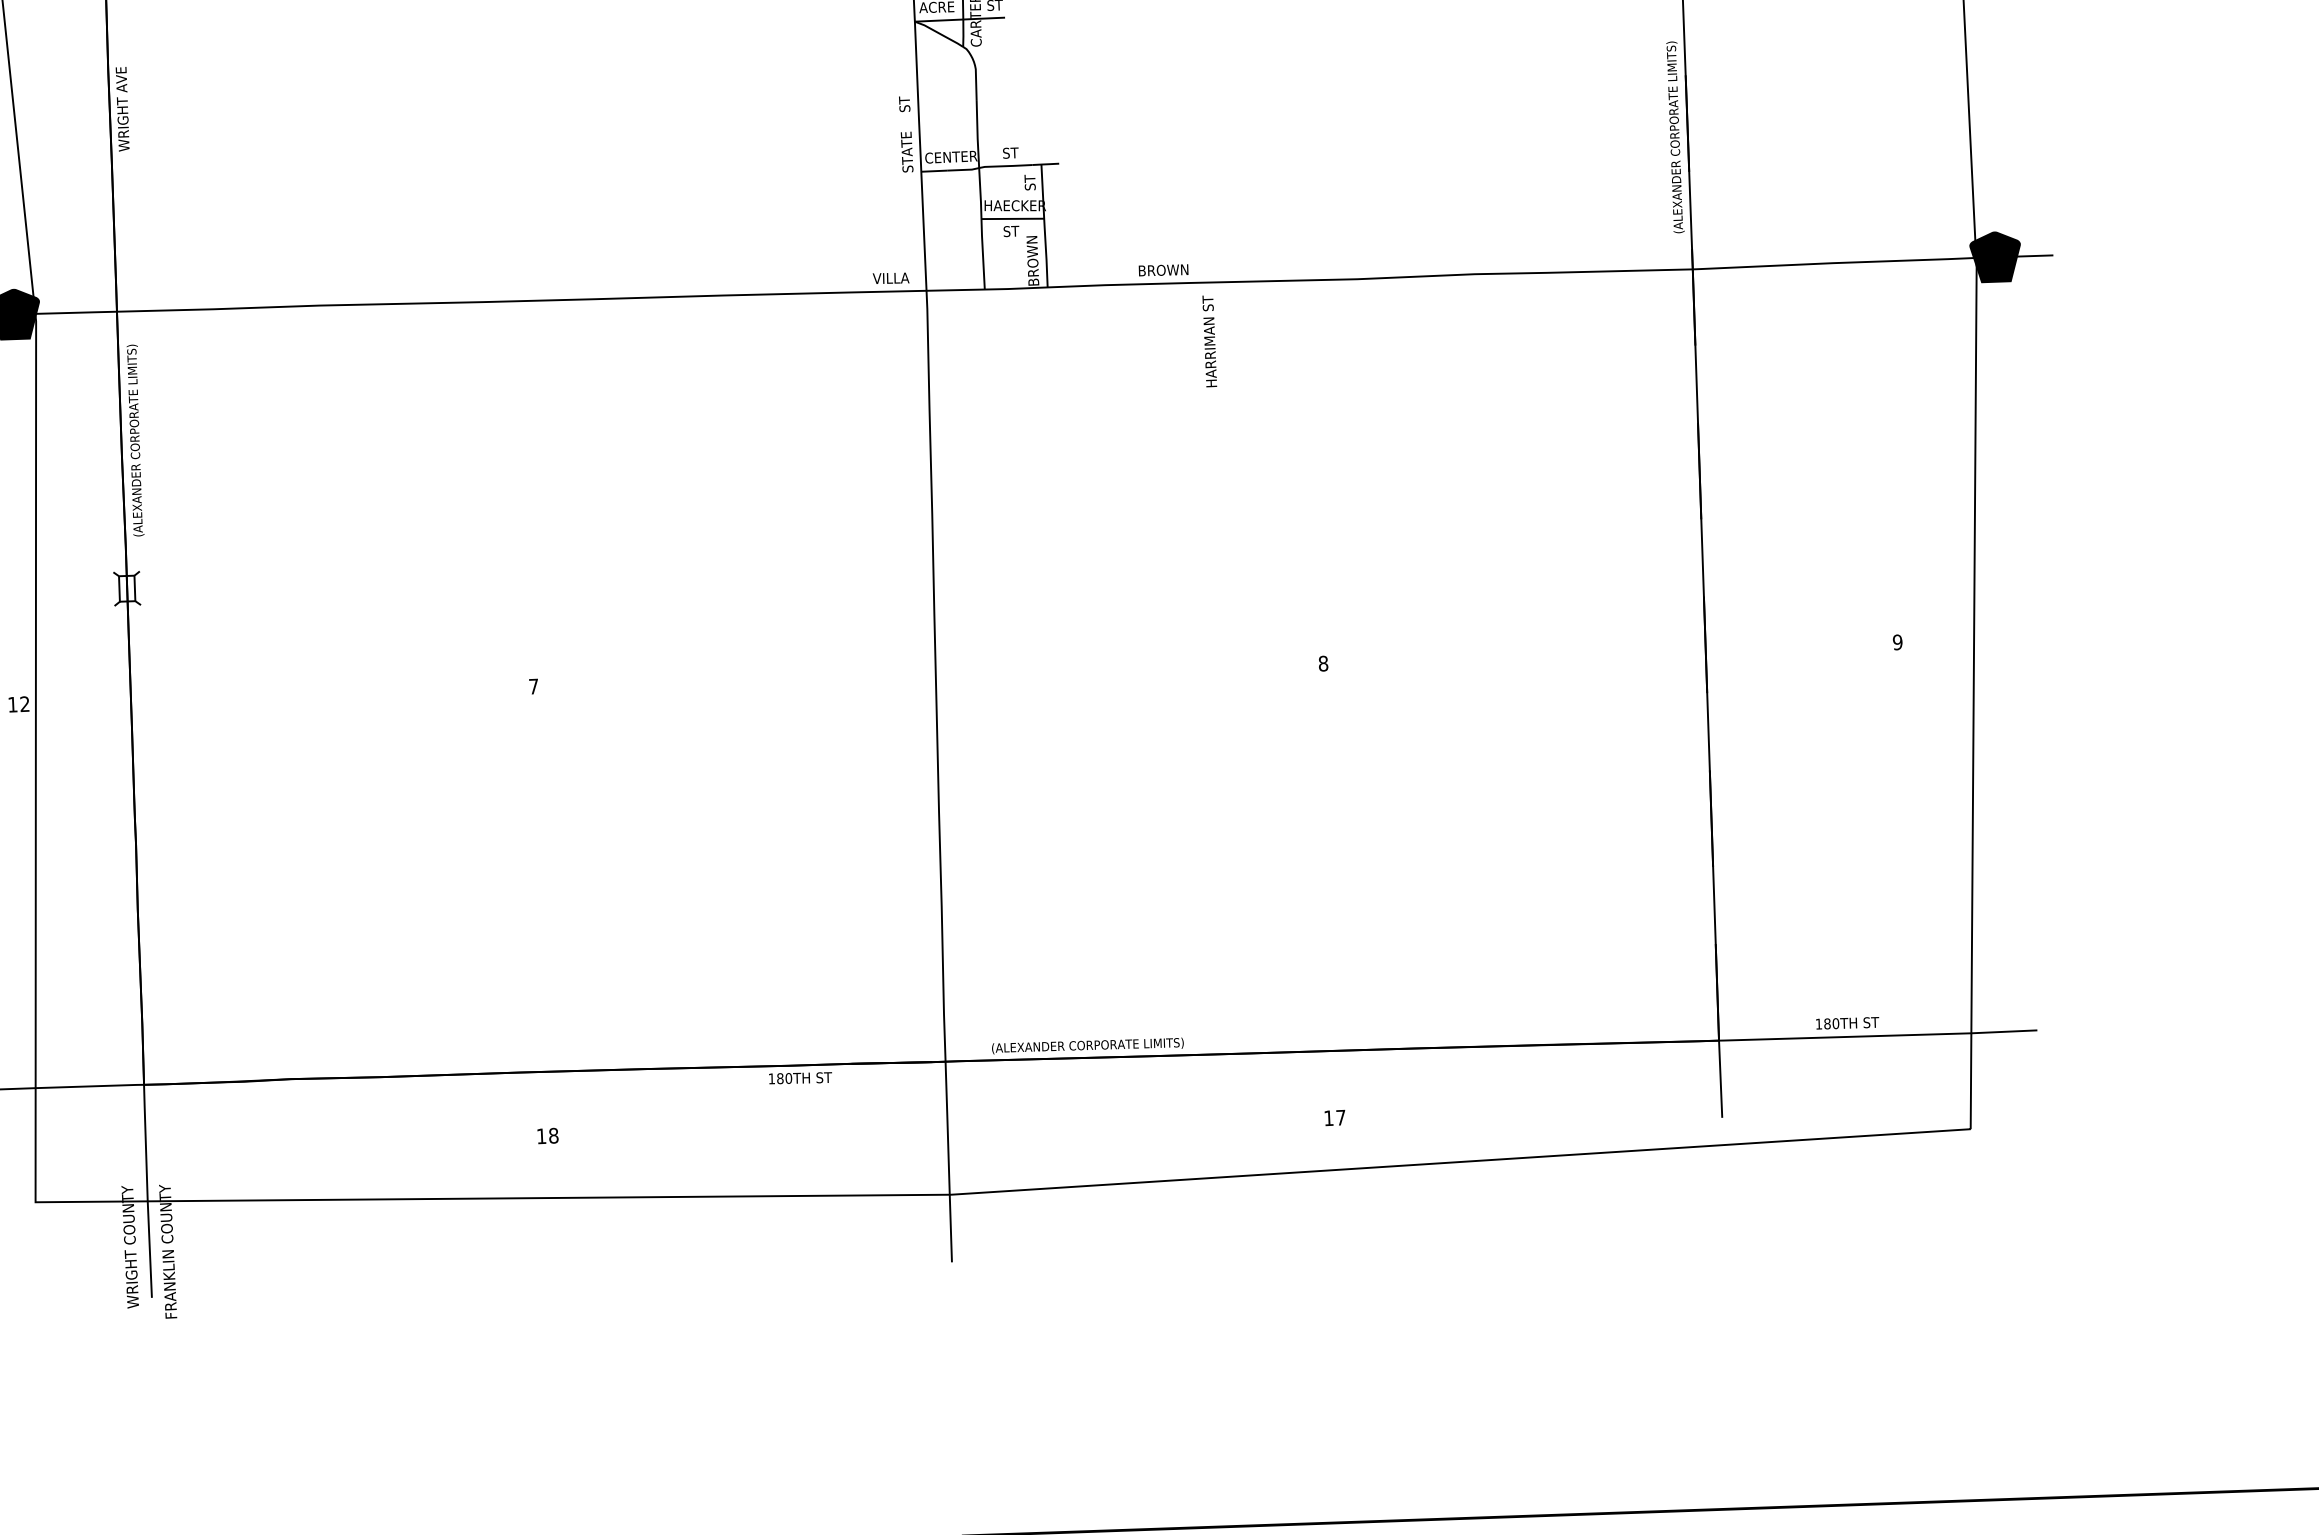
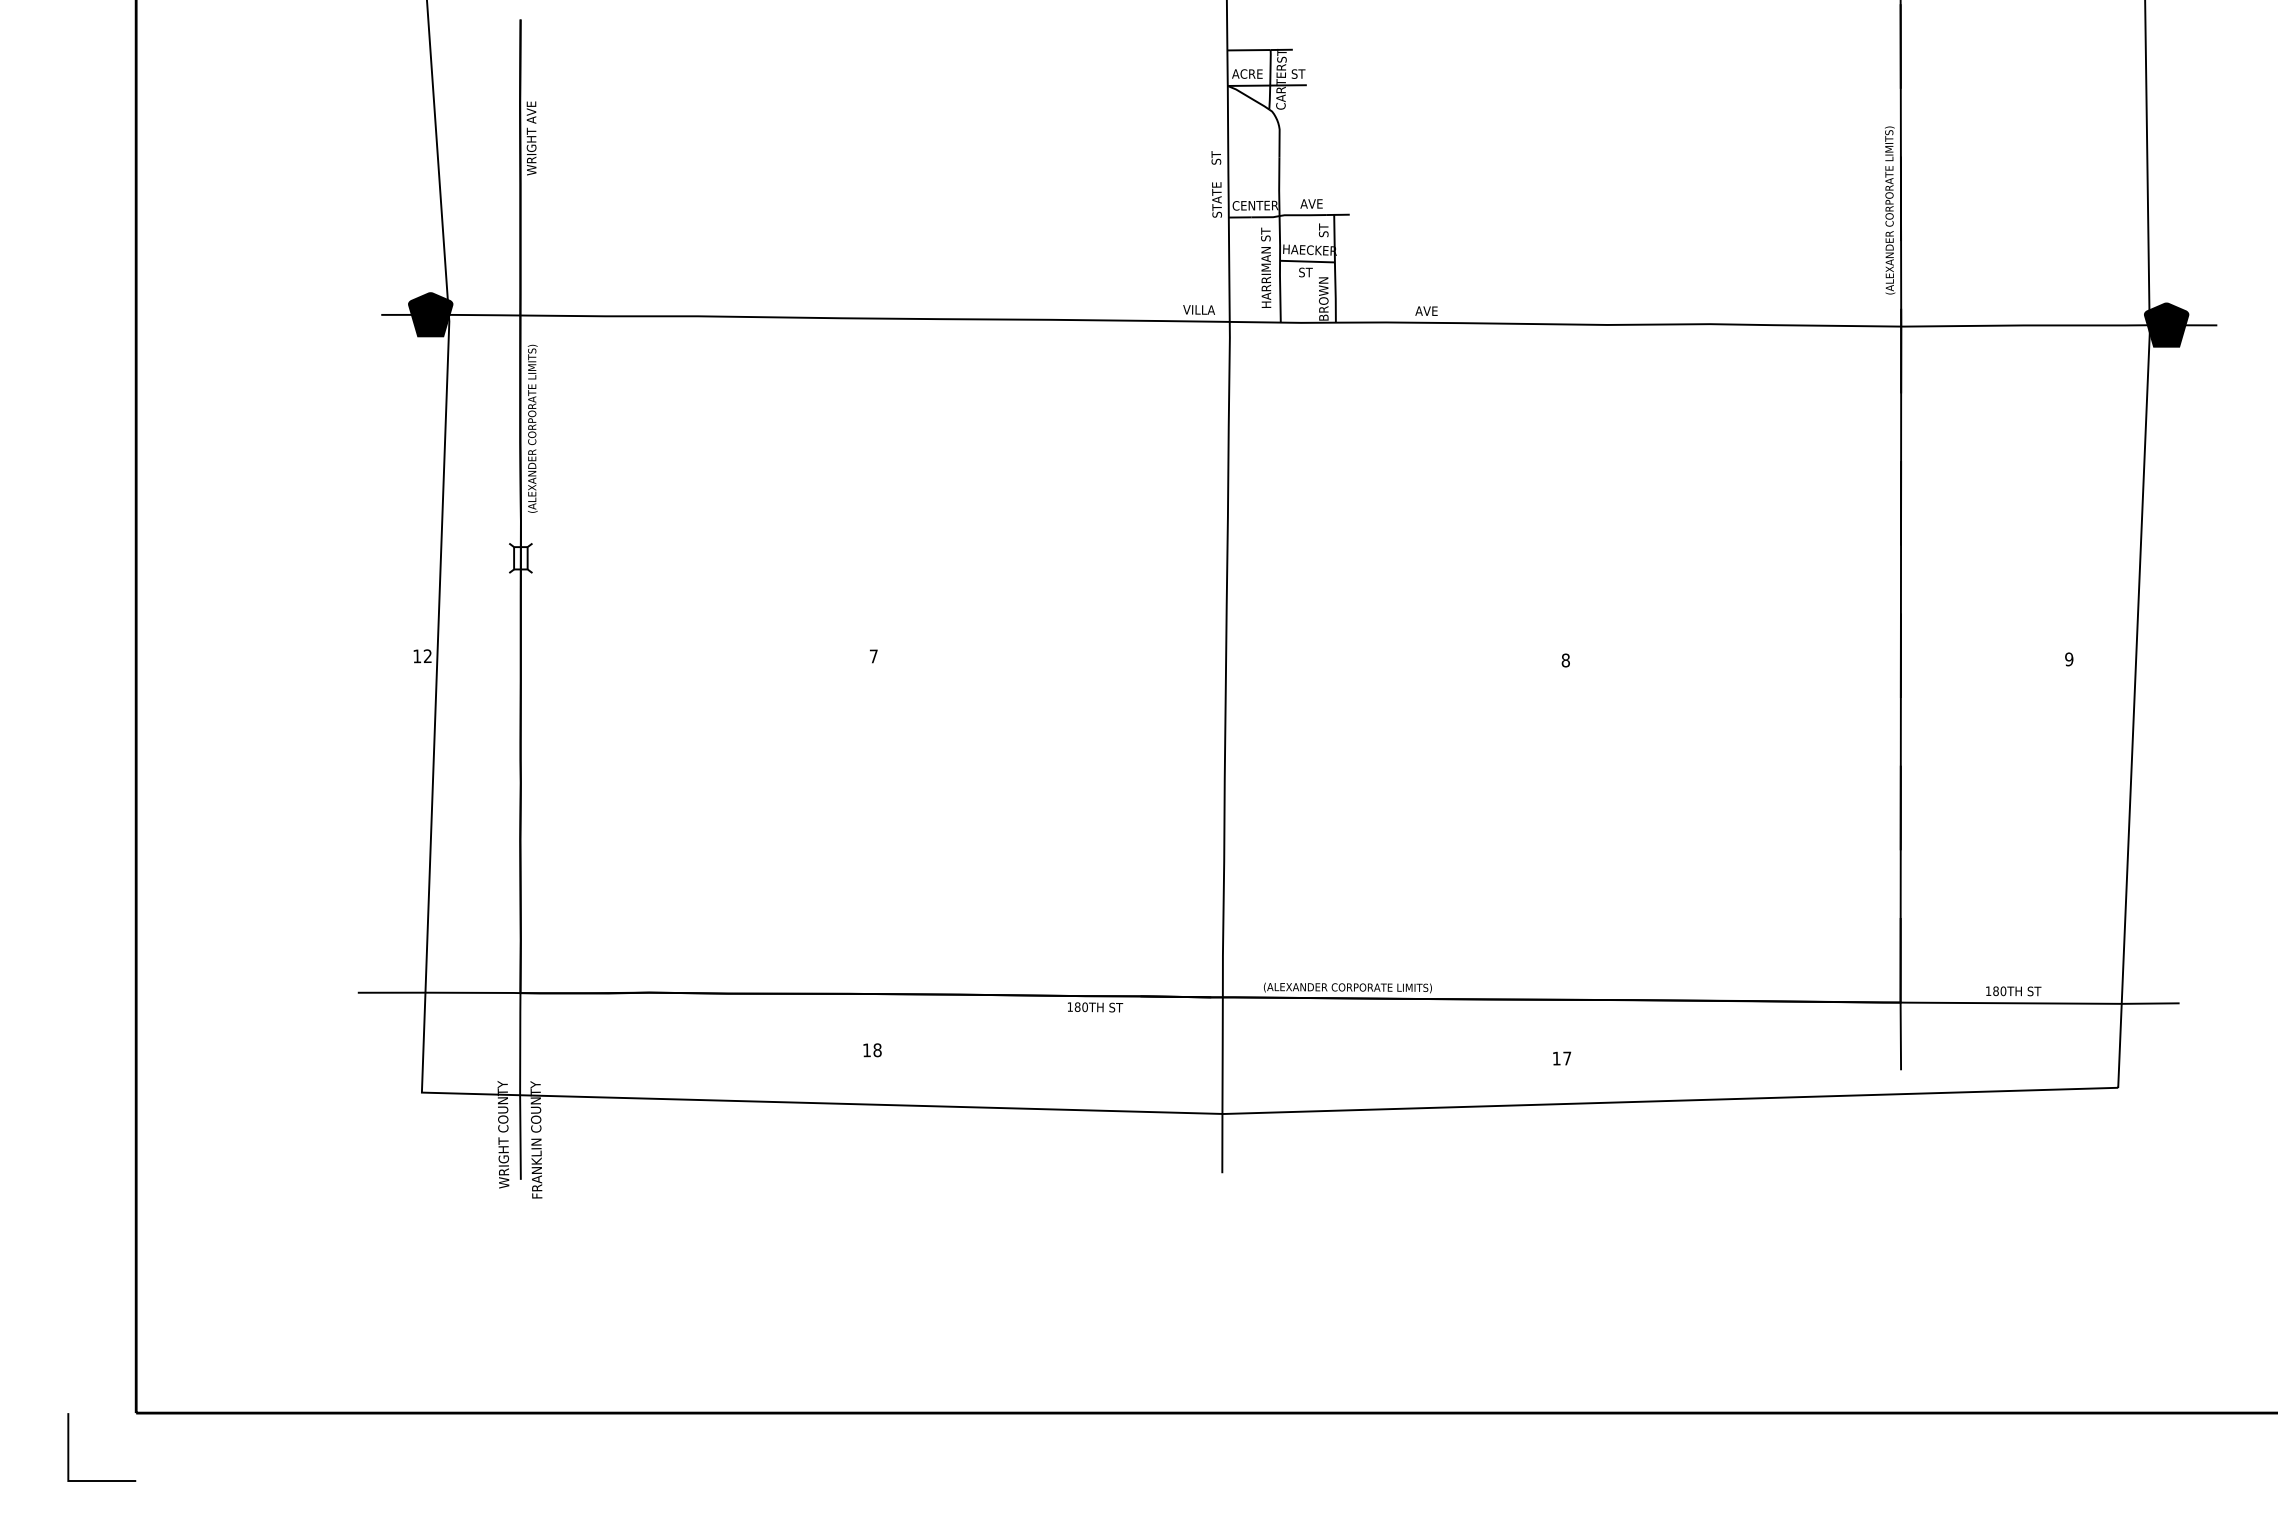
text: (1015, 152) -> (1311, 203), ST -> AVE
text: (1163, 270) -> (1437, 311), BROWN -> AVE
text: (1210, 340) -> (1266, 267), moved

